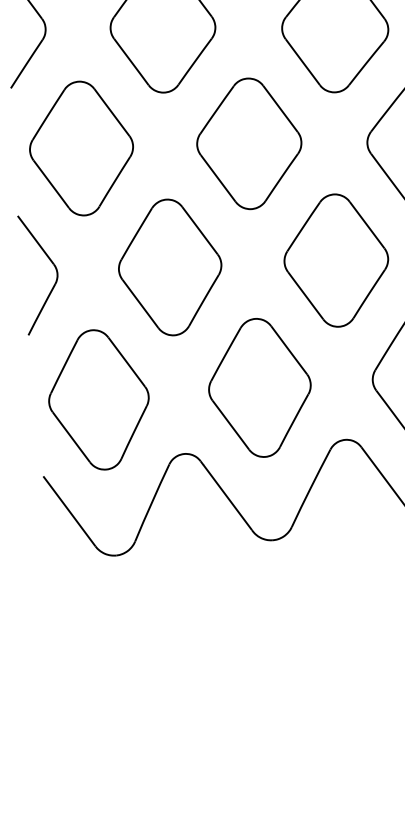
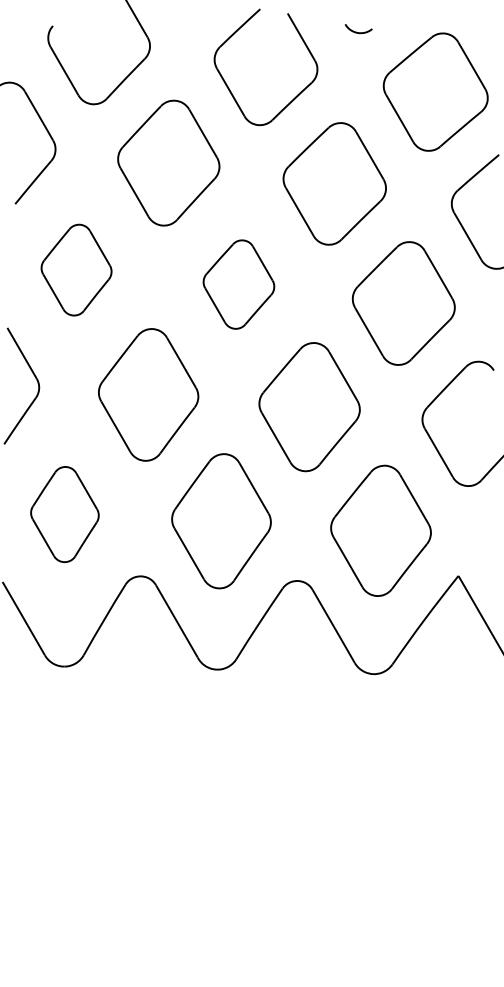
part: (248, 143) -> (238, 284), size x0.7
part: (81, 147) -> (76, 269), size x0.7
part: (98, 399) -> (64, 514), size x0.7

